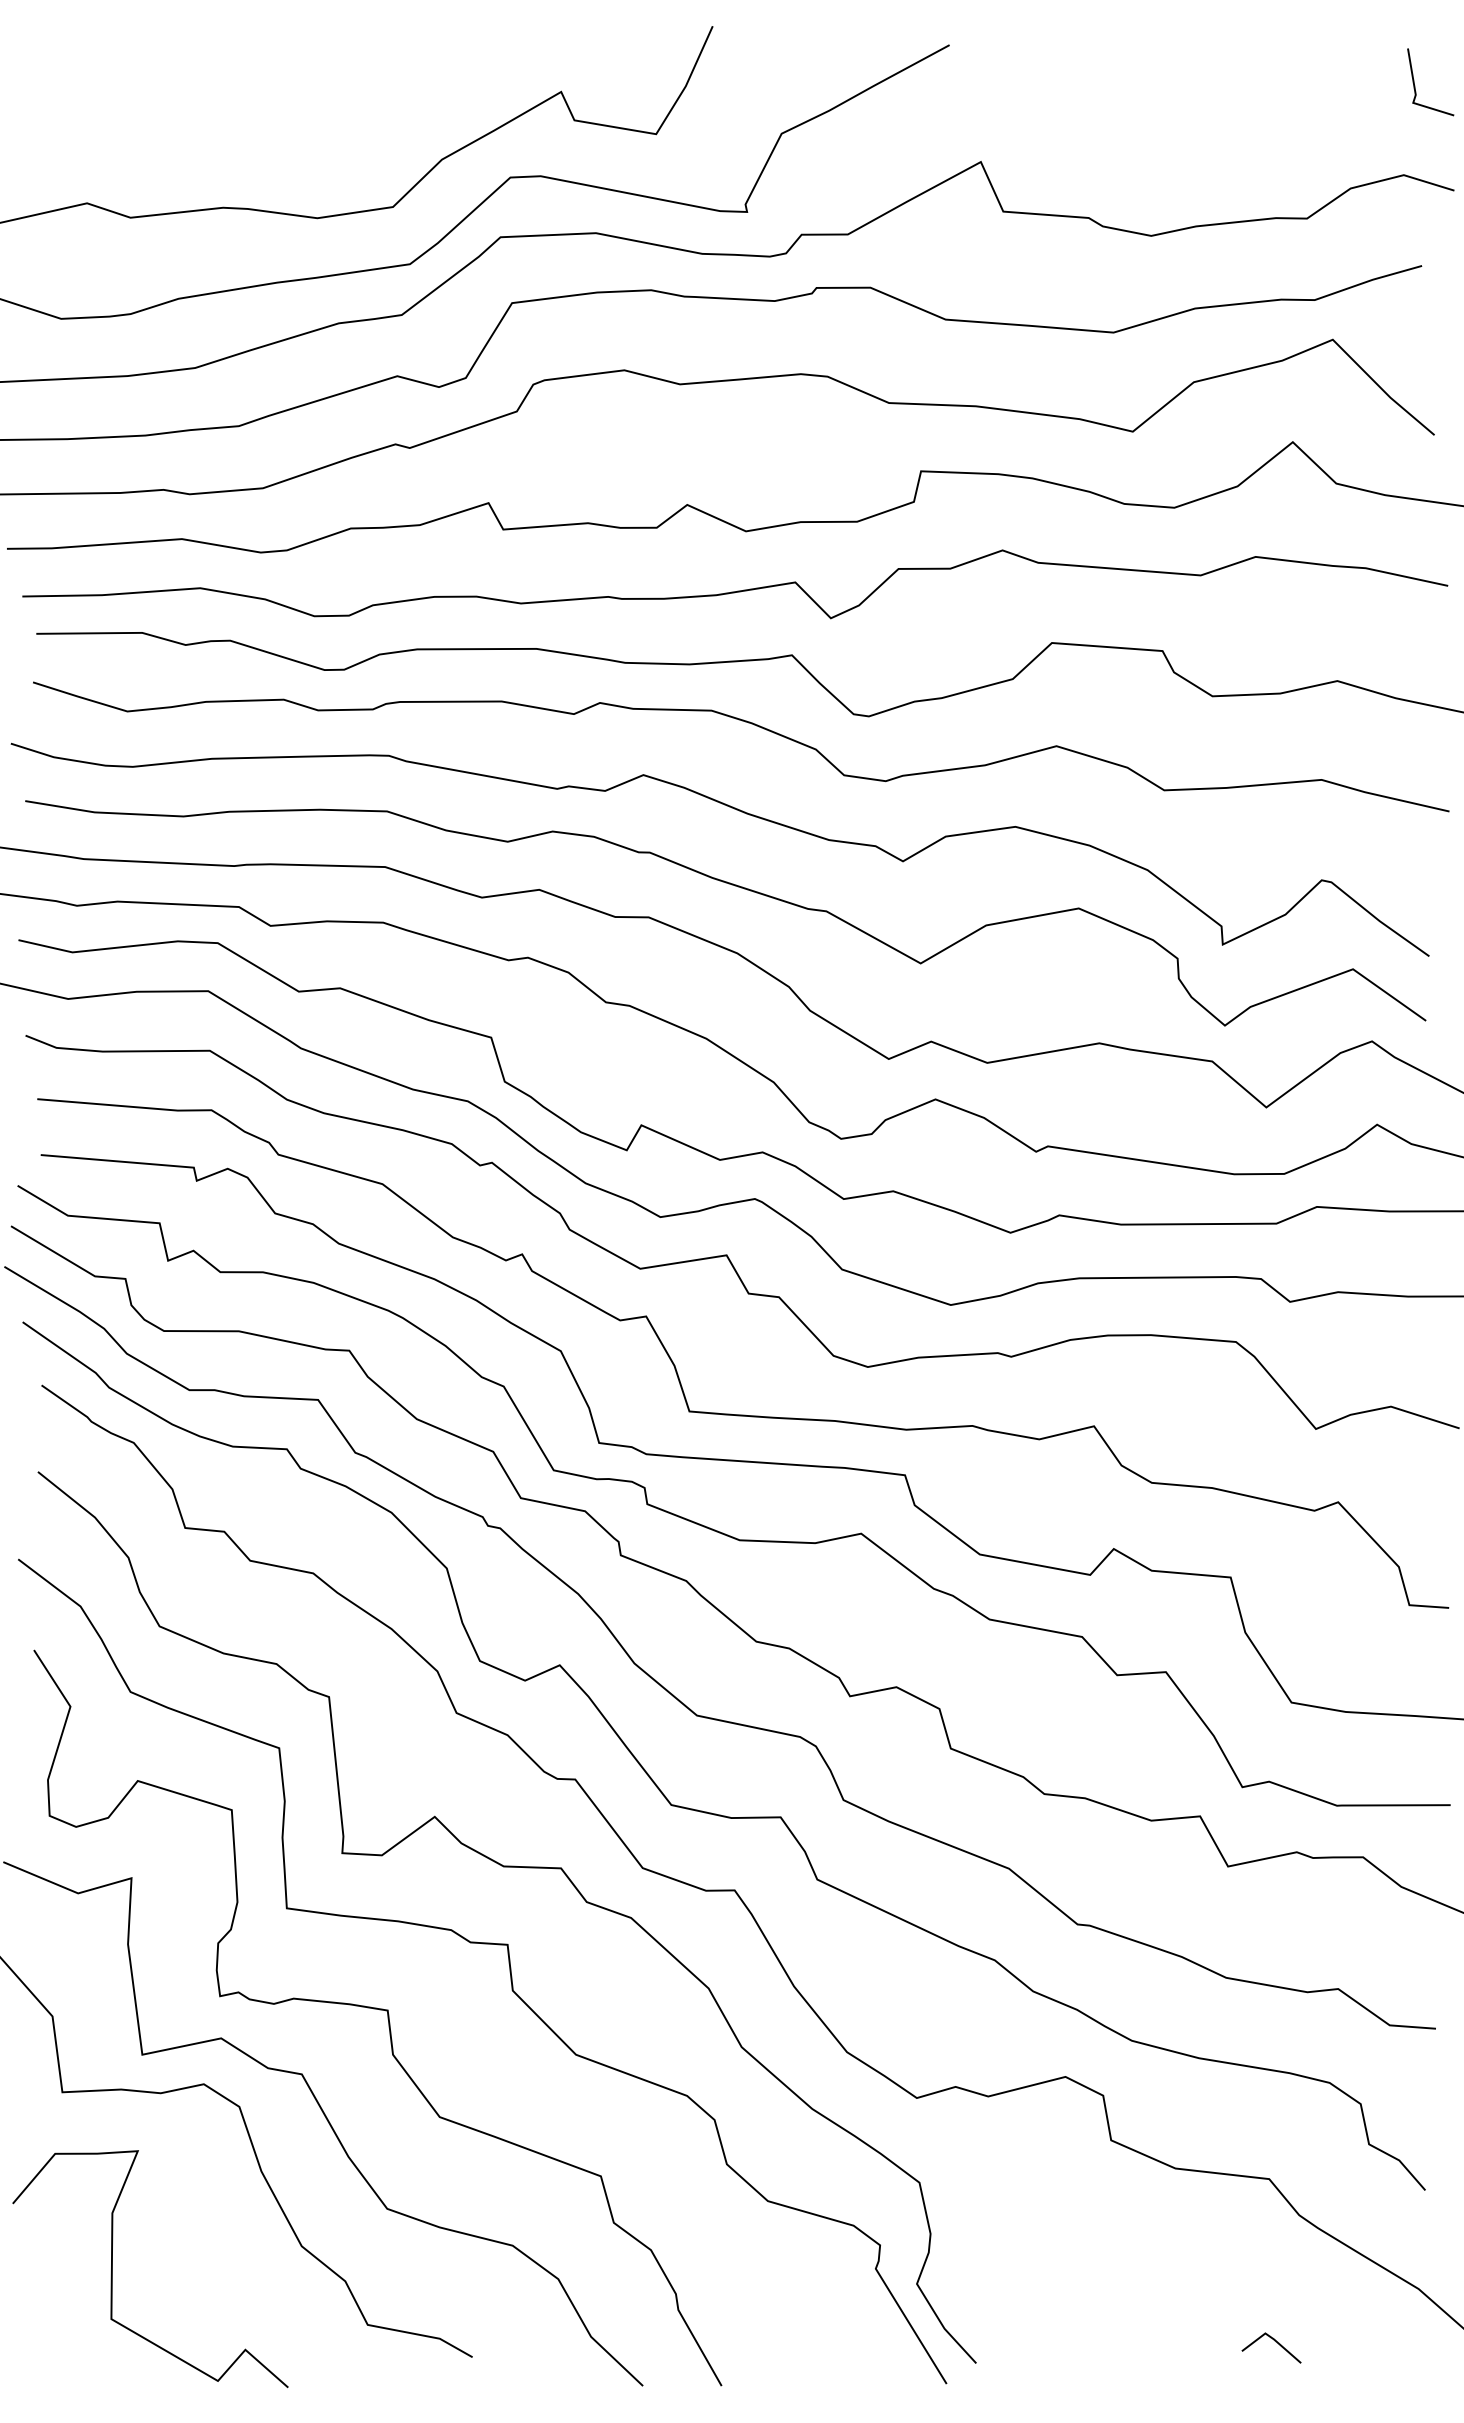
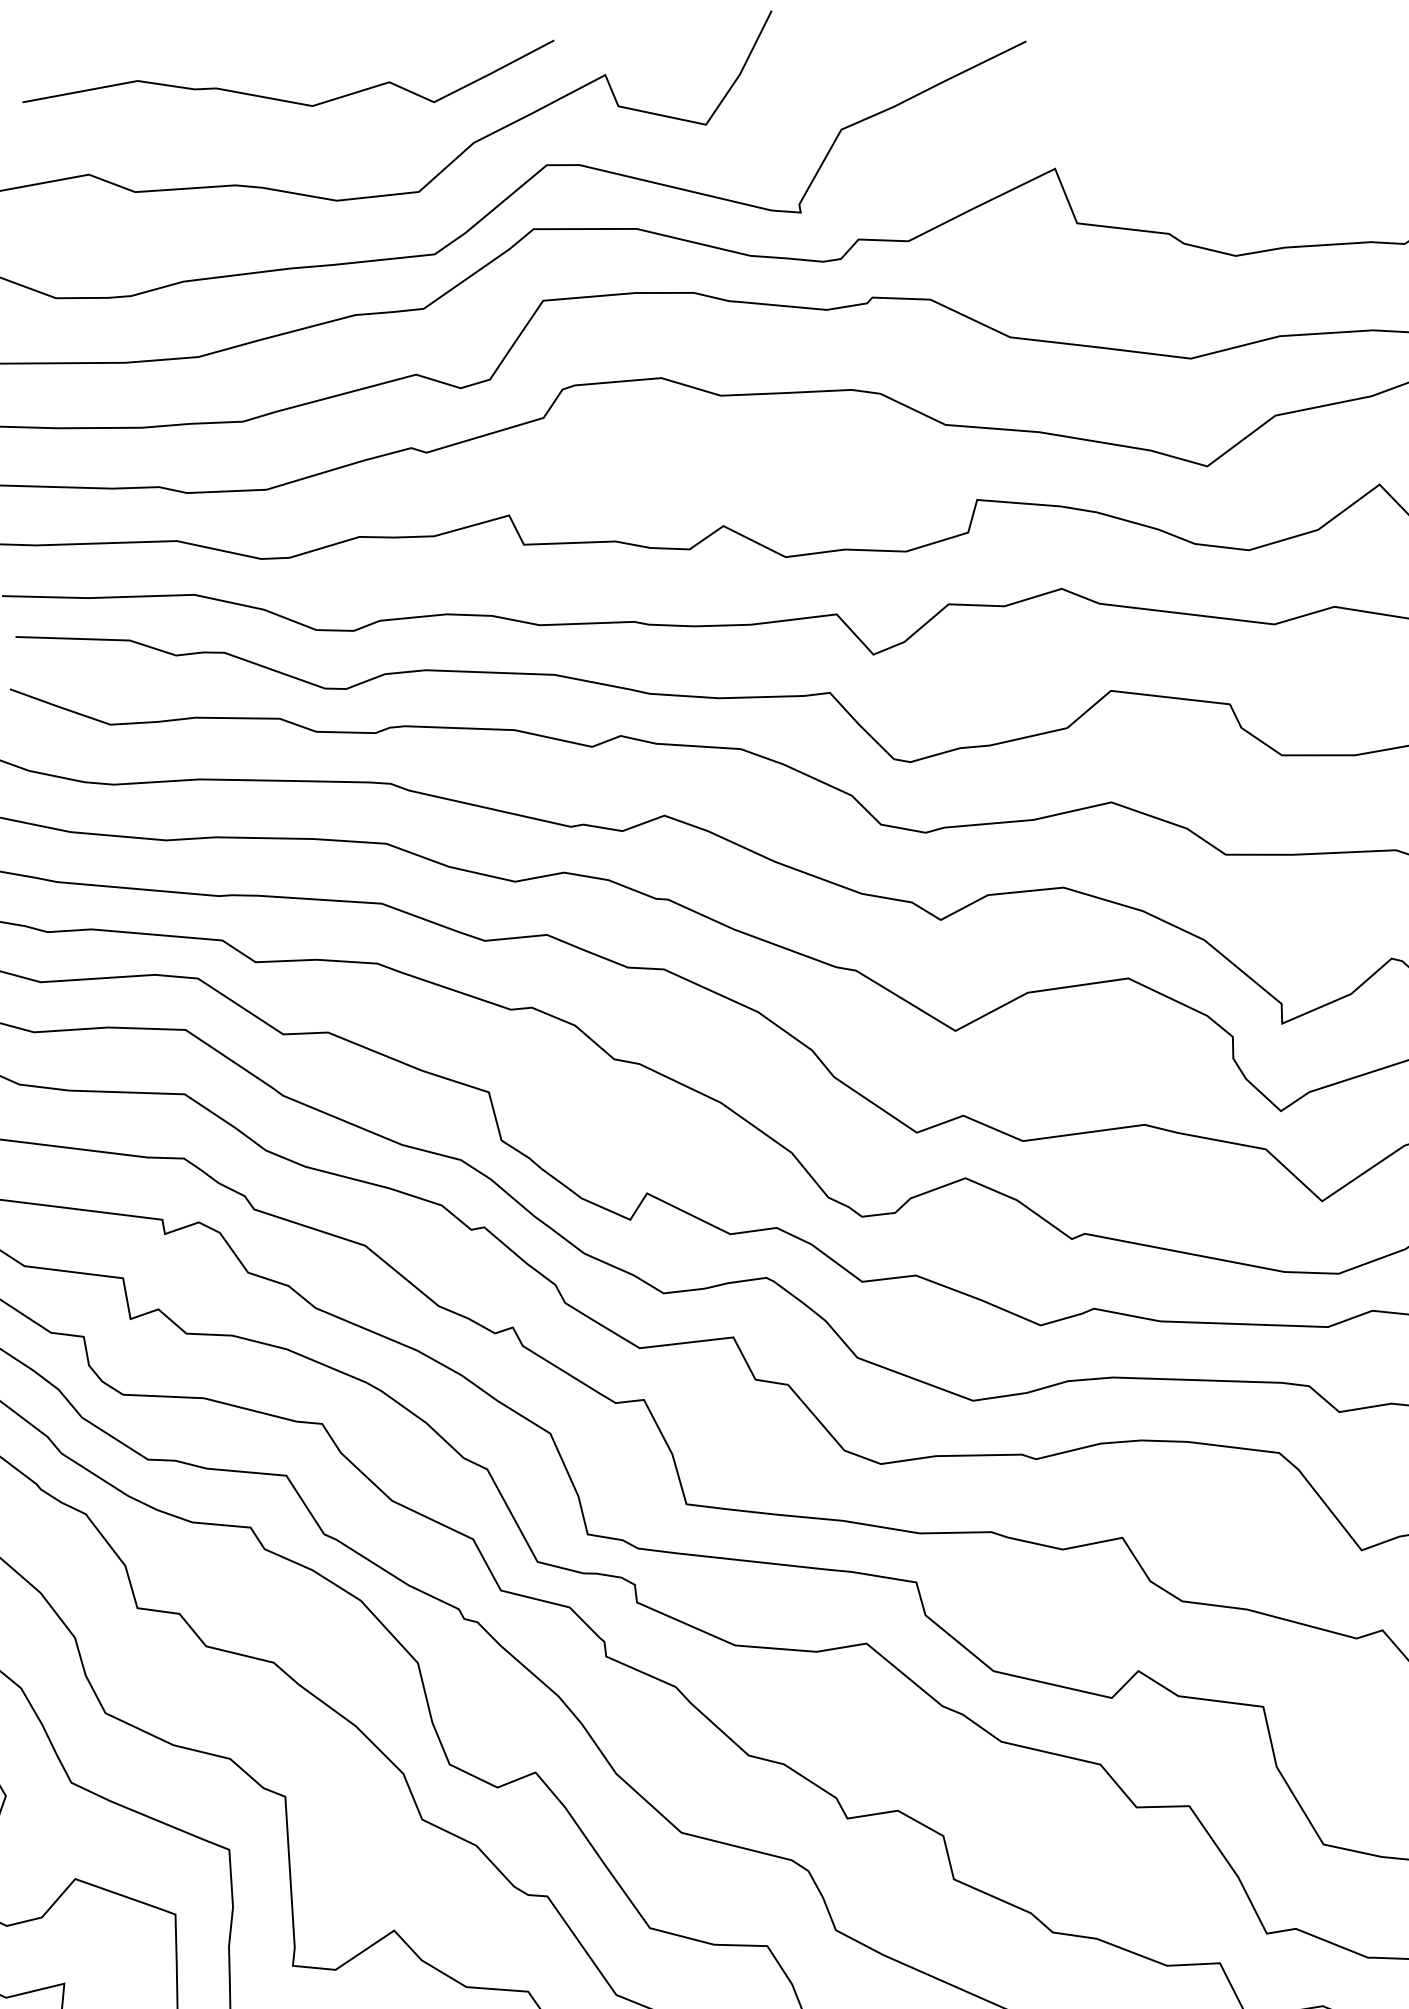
curve: (264, 126) -> (283, 99), added

